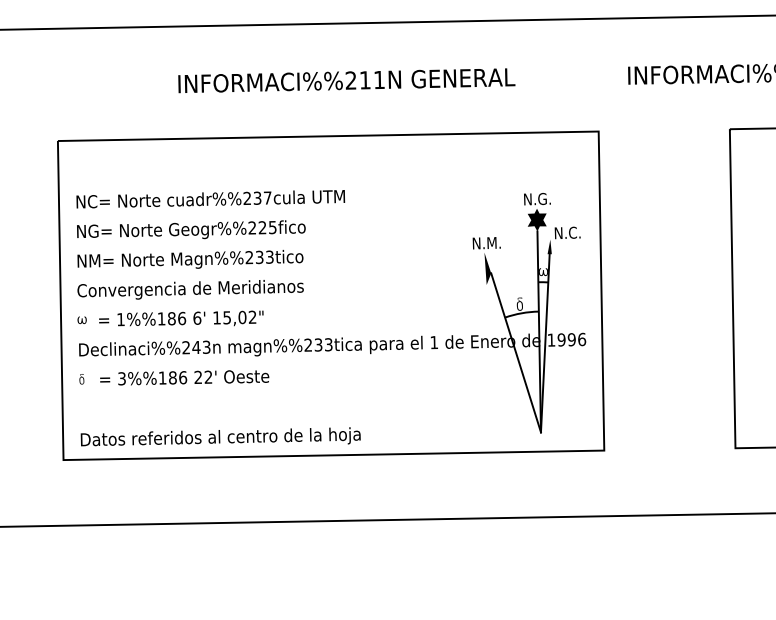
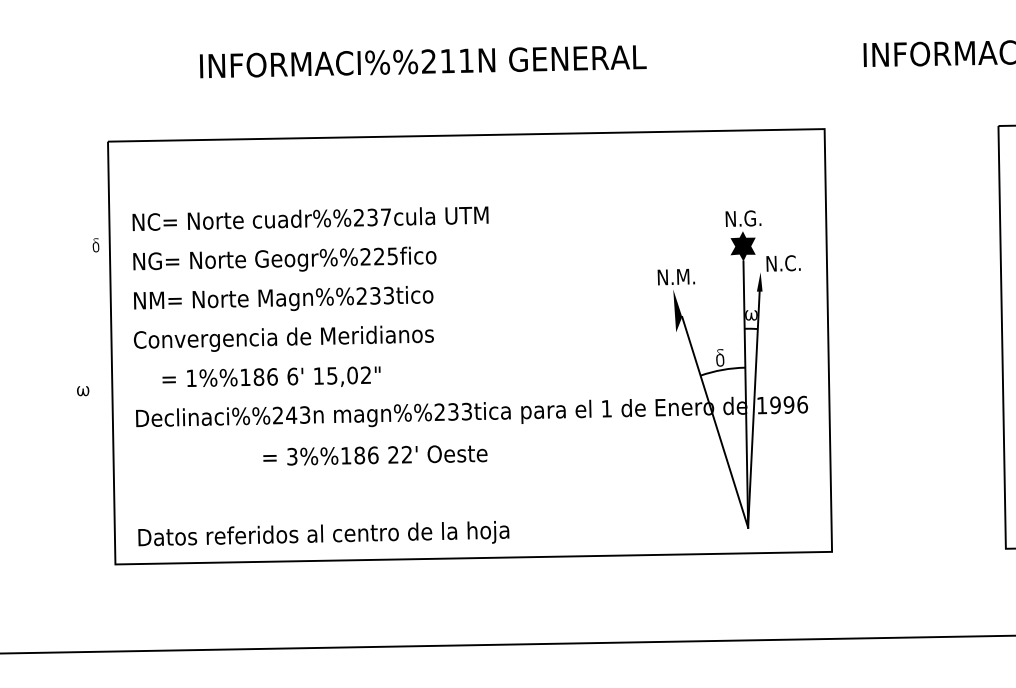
text: (346, 80) -> (422, 61), moved
part: (81, 320) -> (82, 391), moved
text: (184, 377) -> (375, 455), moved
part: (81, 379) -> (95, 245), moved

